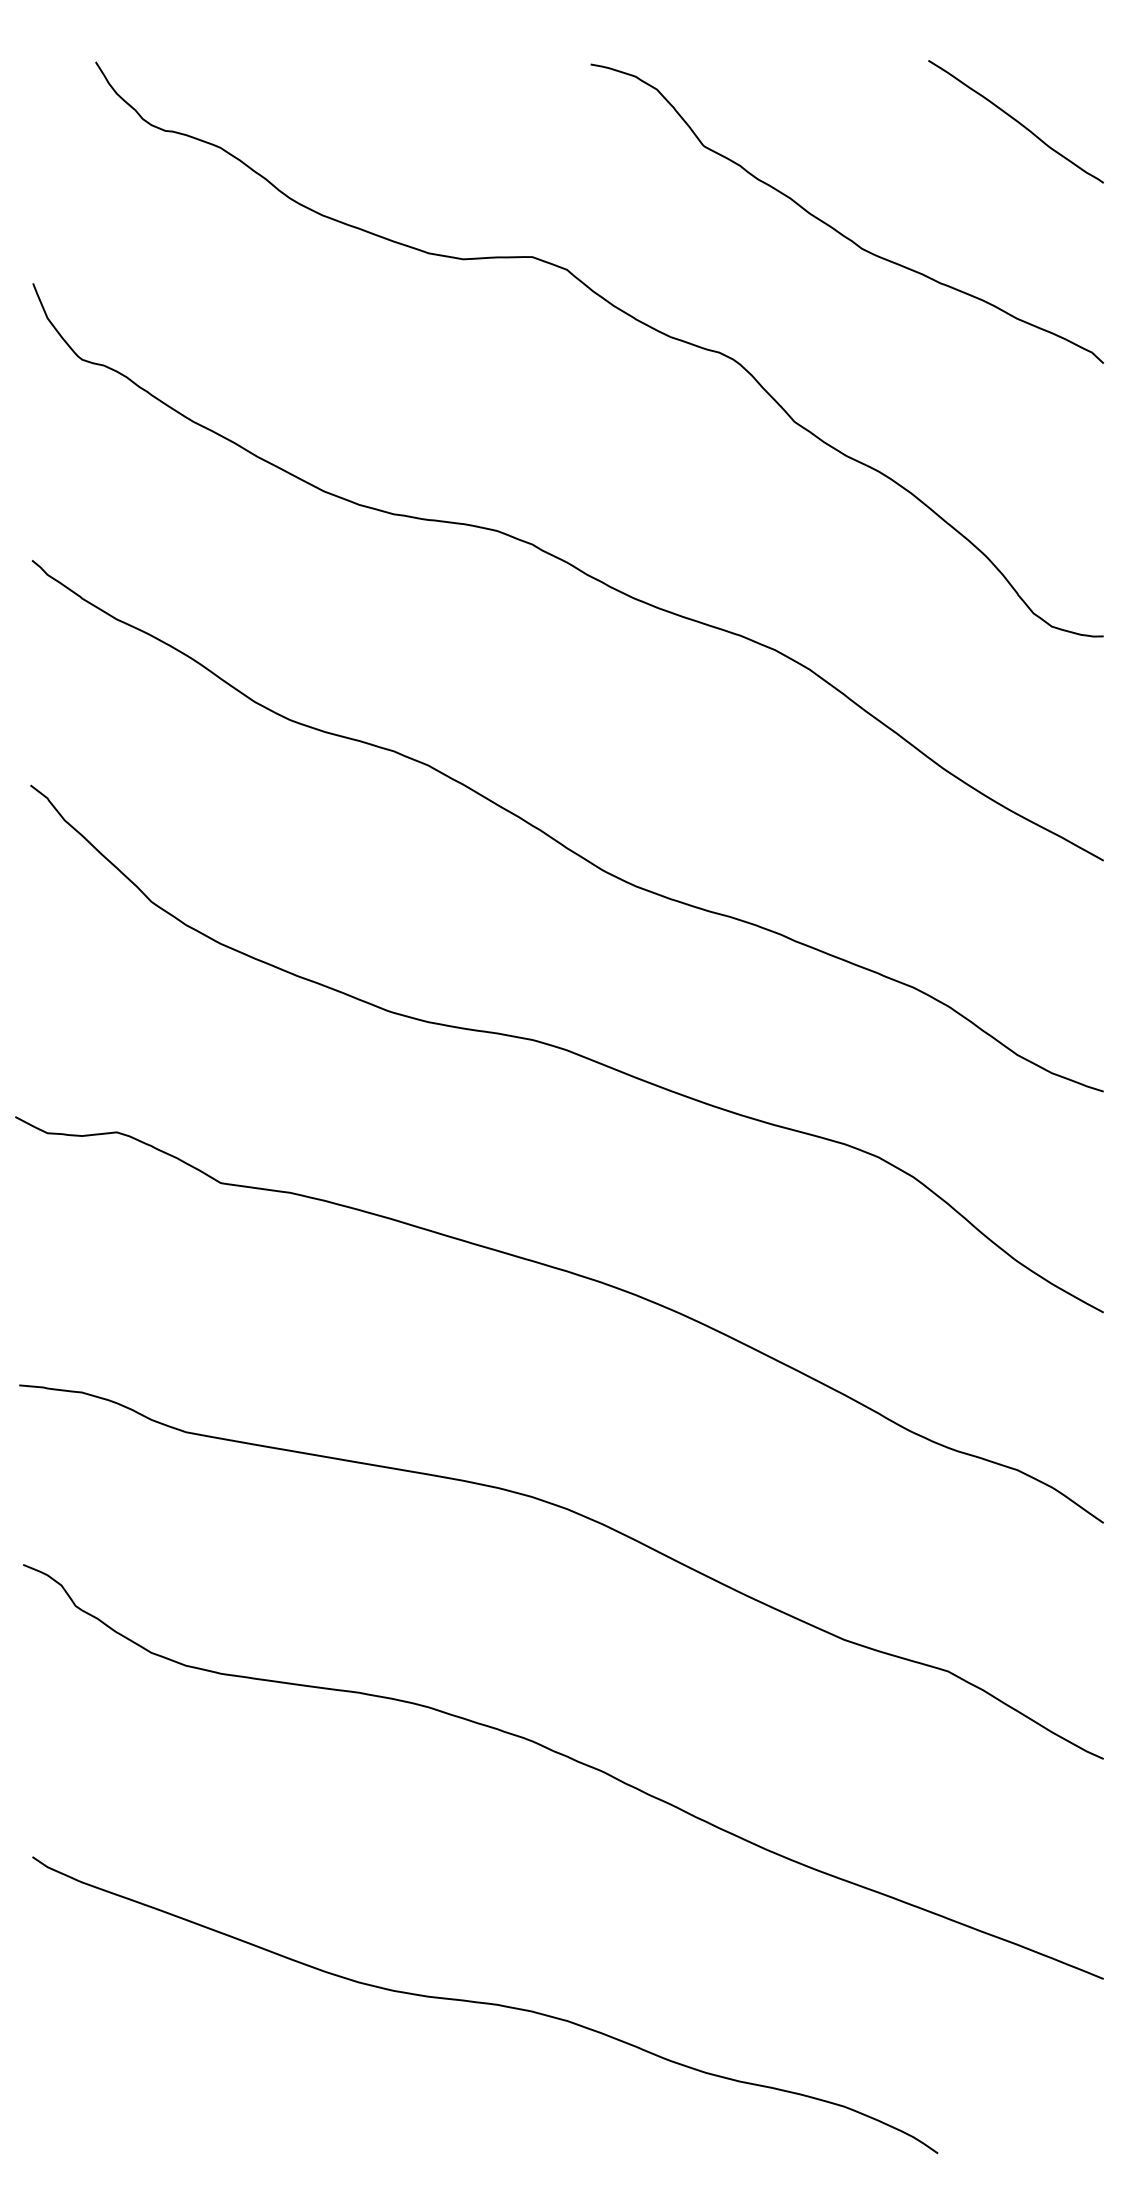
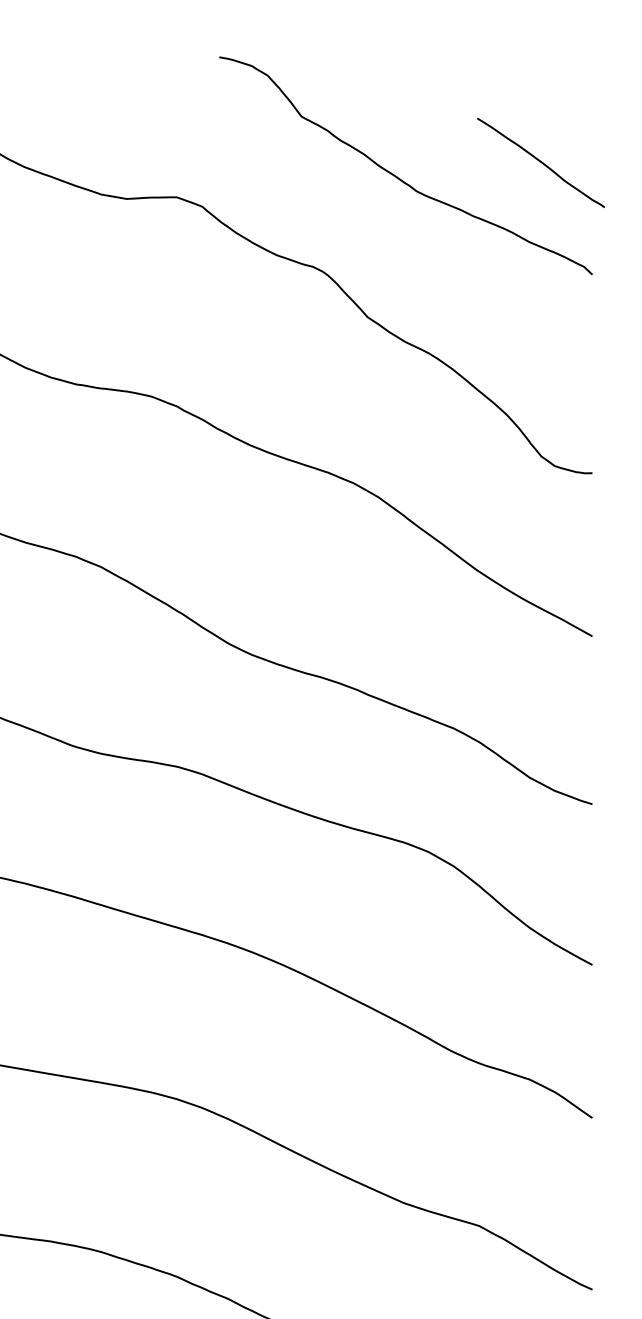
curve: (1015, 121) -> (540, 162), moved

